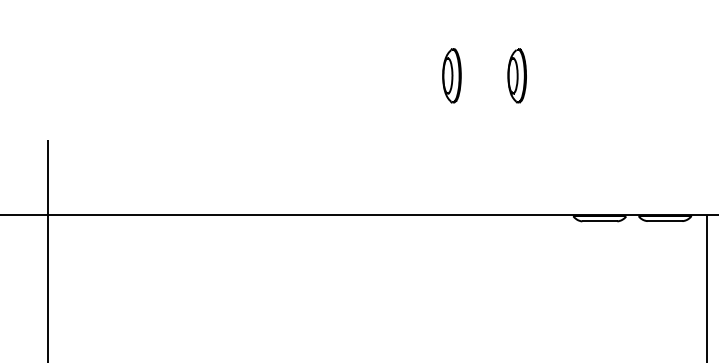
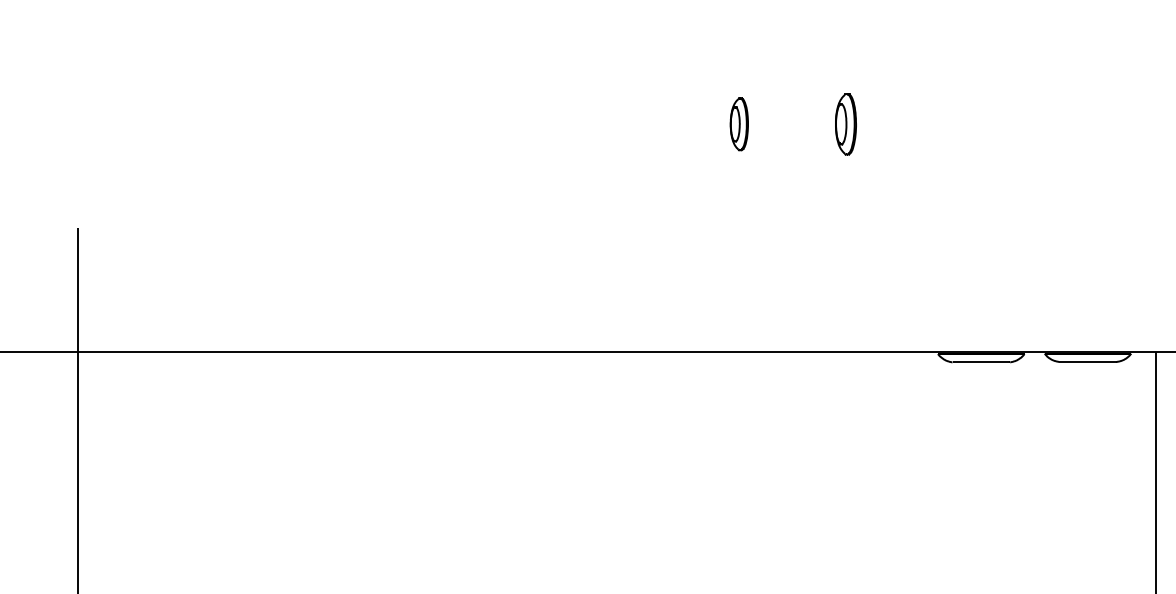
part: (451, 75) -> (738, 123), size x0.6
part: (516, 75) -> (844, 123), size x0.7

